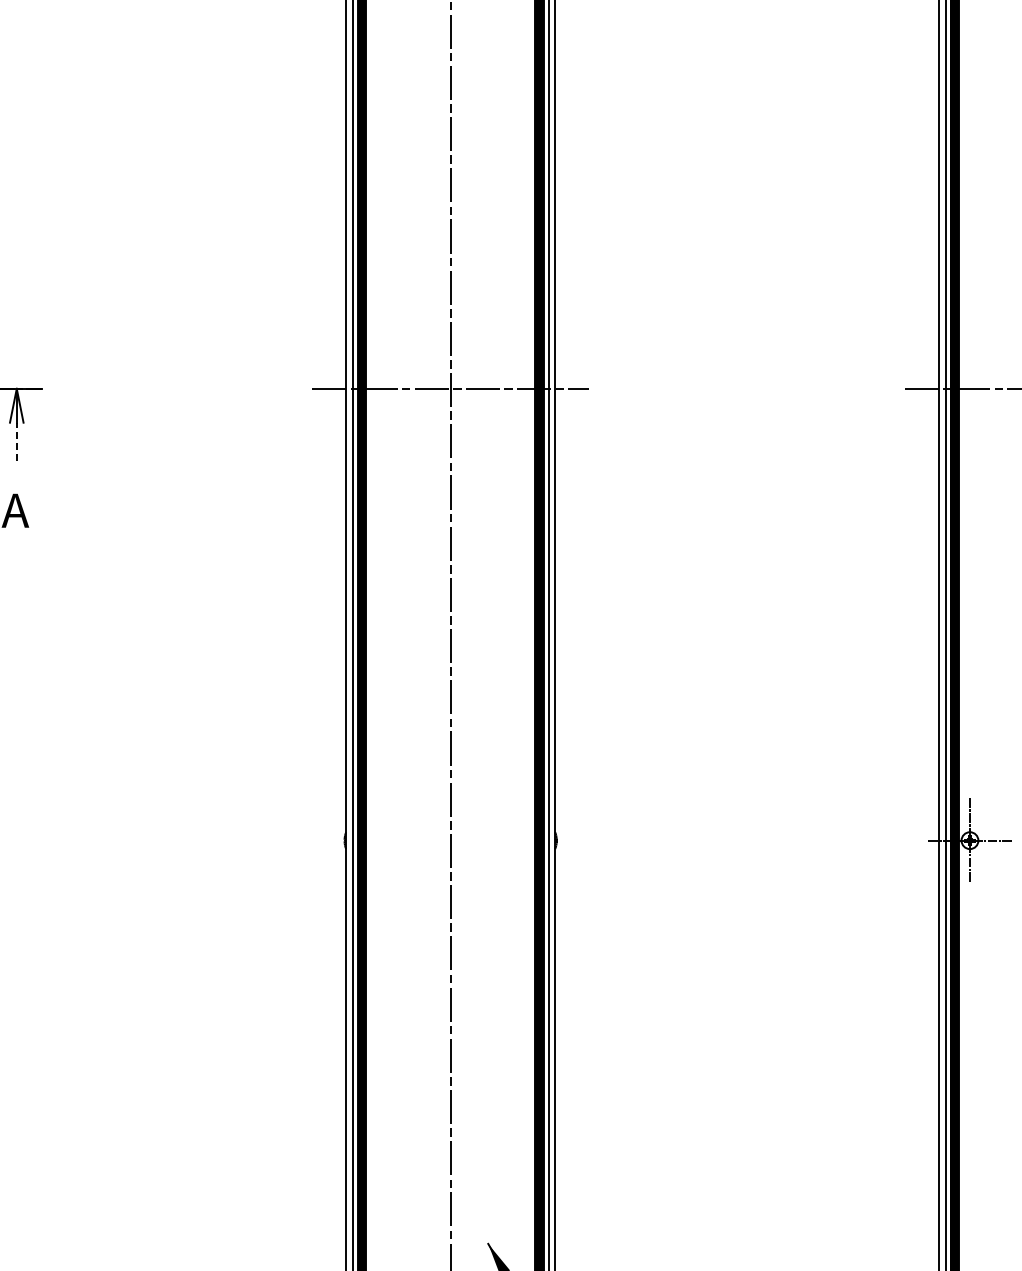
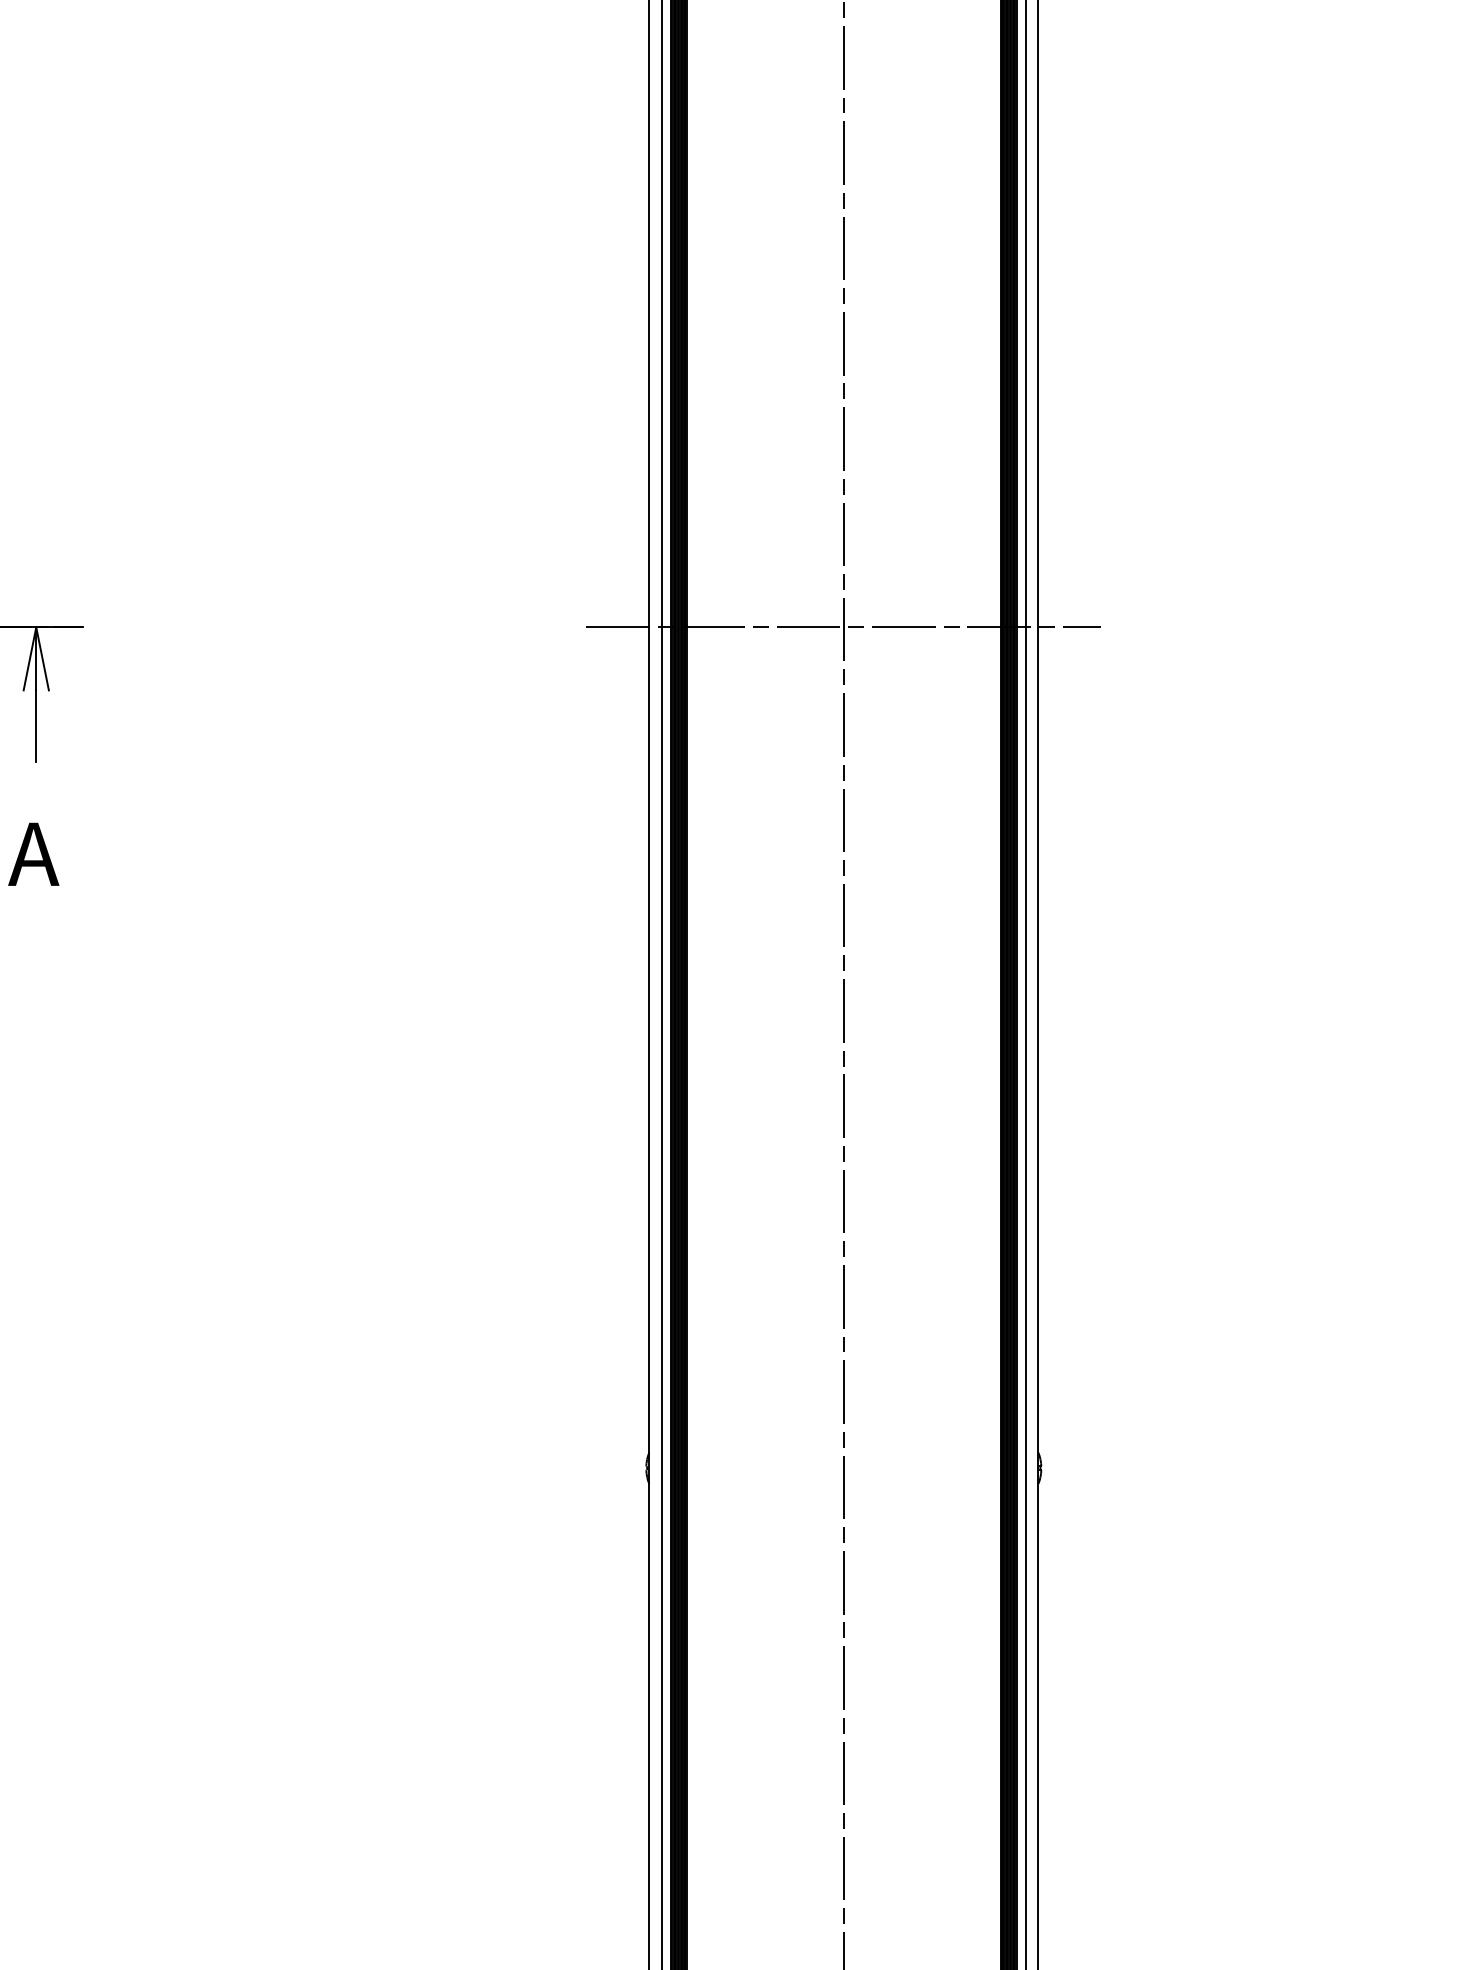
line: (16, 441) -> (35, 725), dashed -> solid

